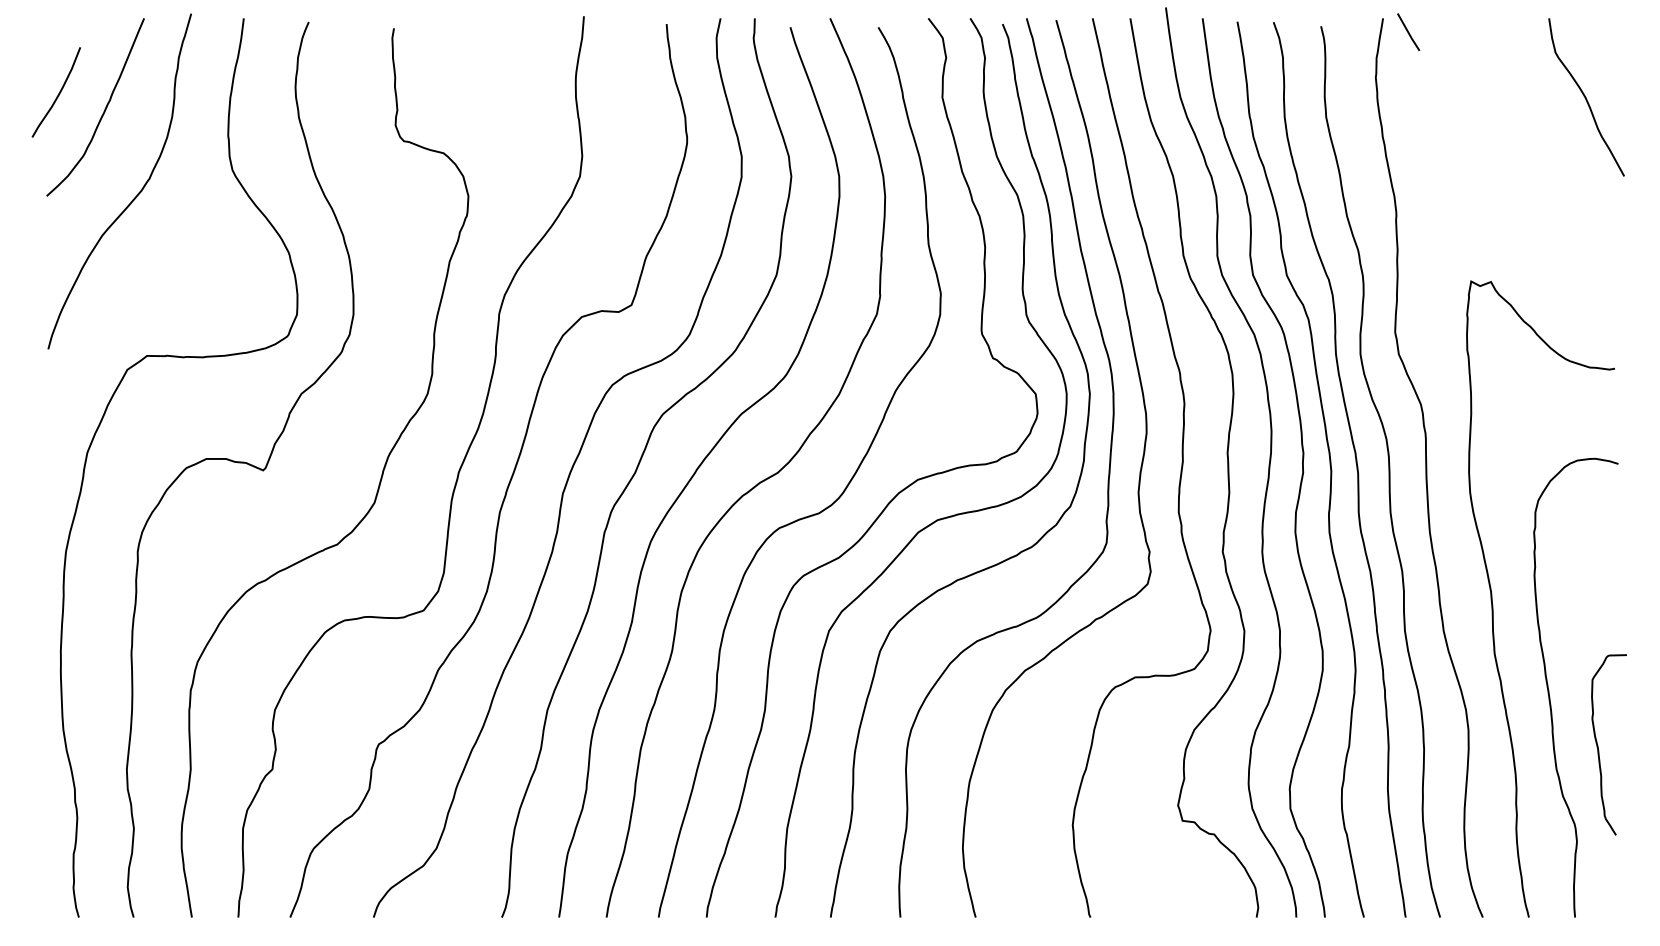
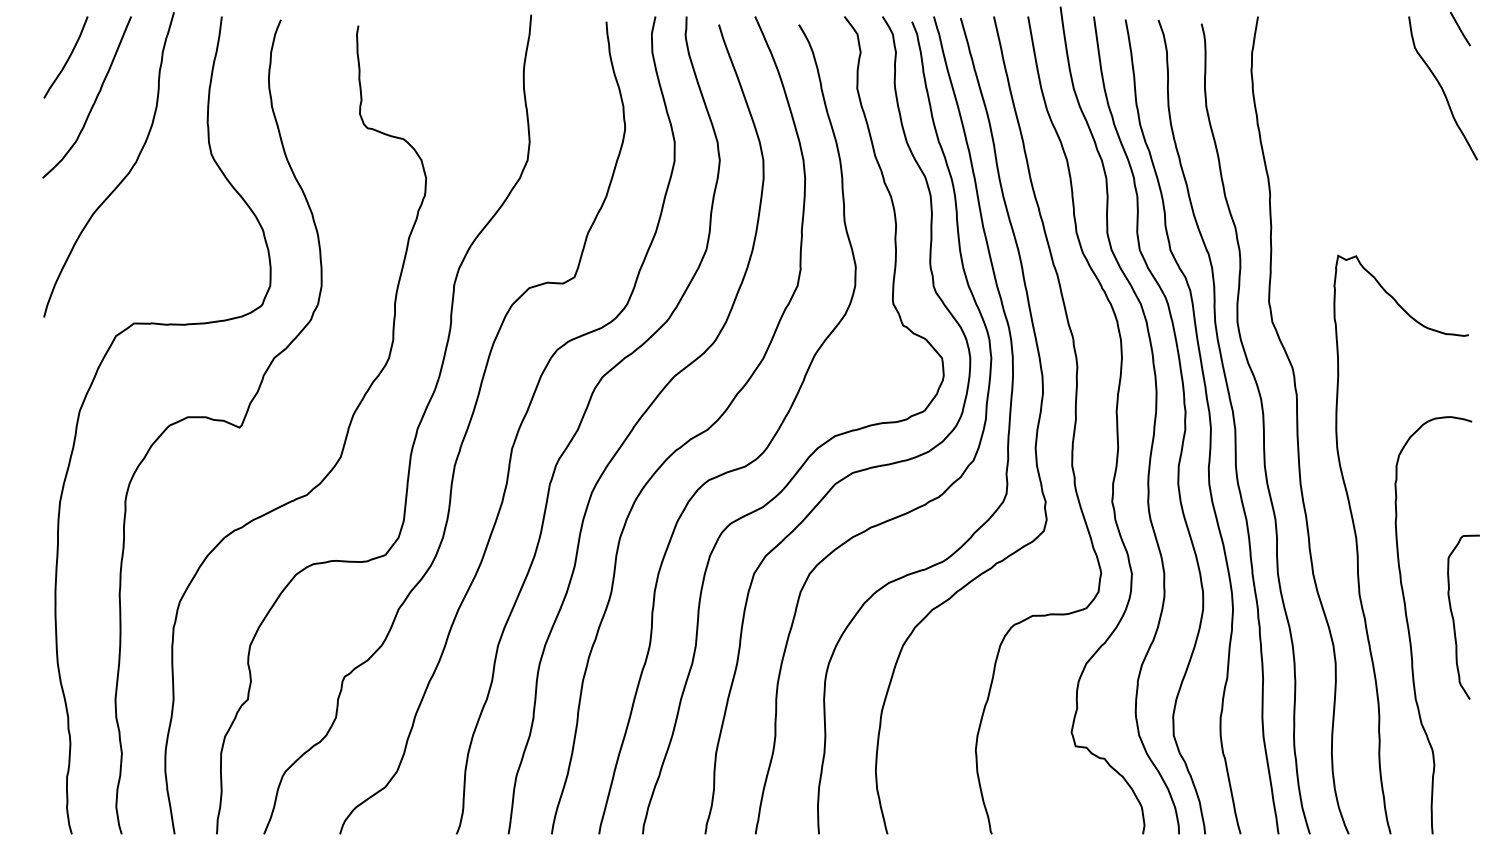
line: (1408, 31) -> (1460, 28), moved
curve: (58, 93) -> (67, 58), moved
curve: (1598, 745) -> (1453, 617), moved

